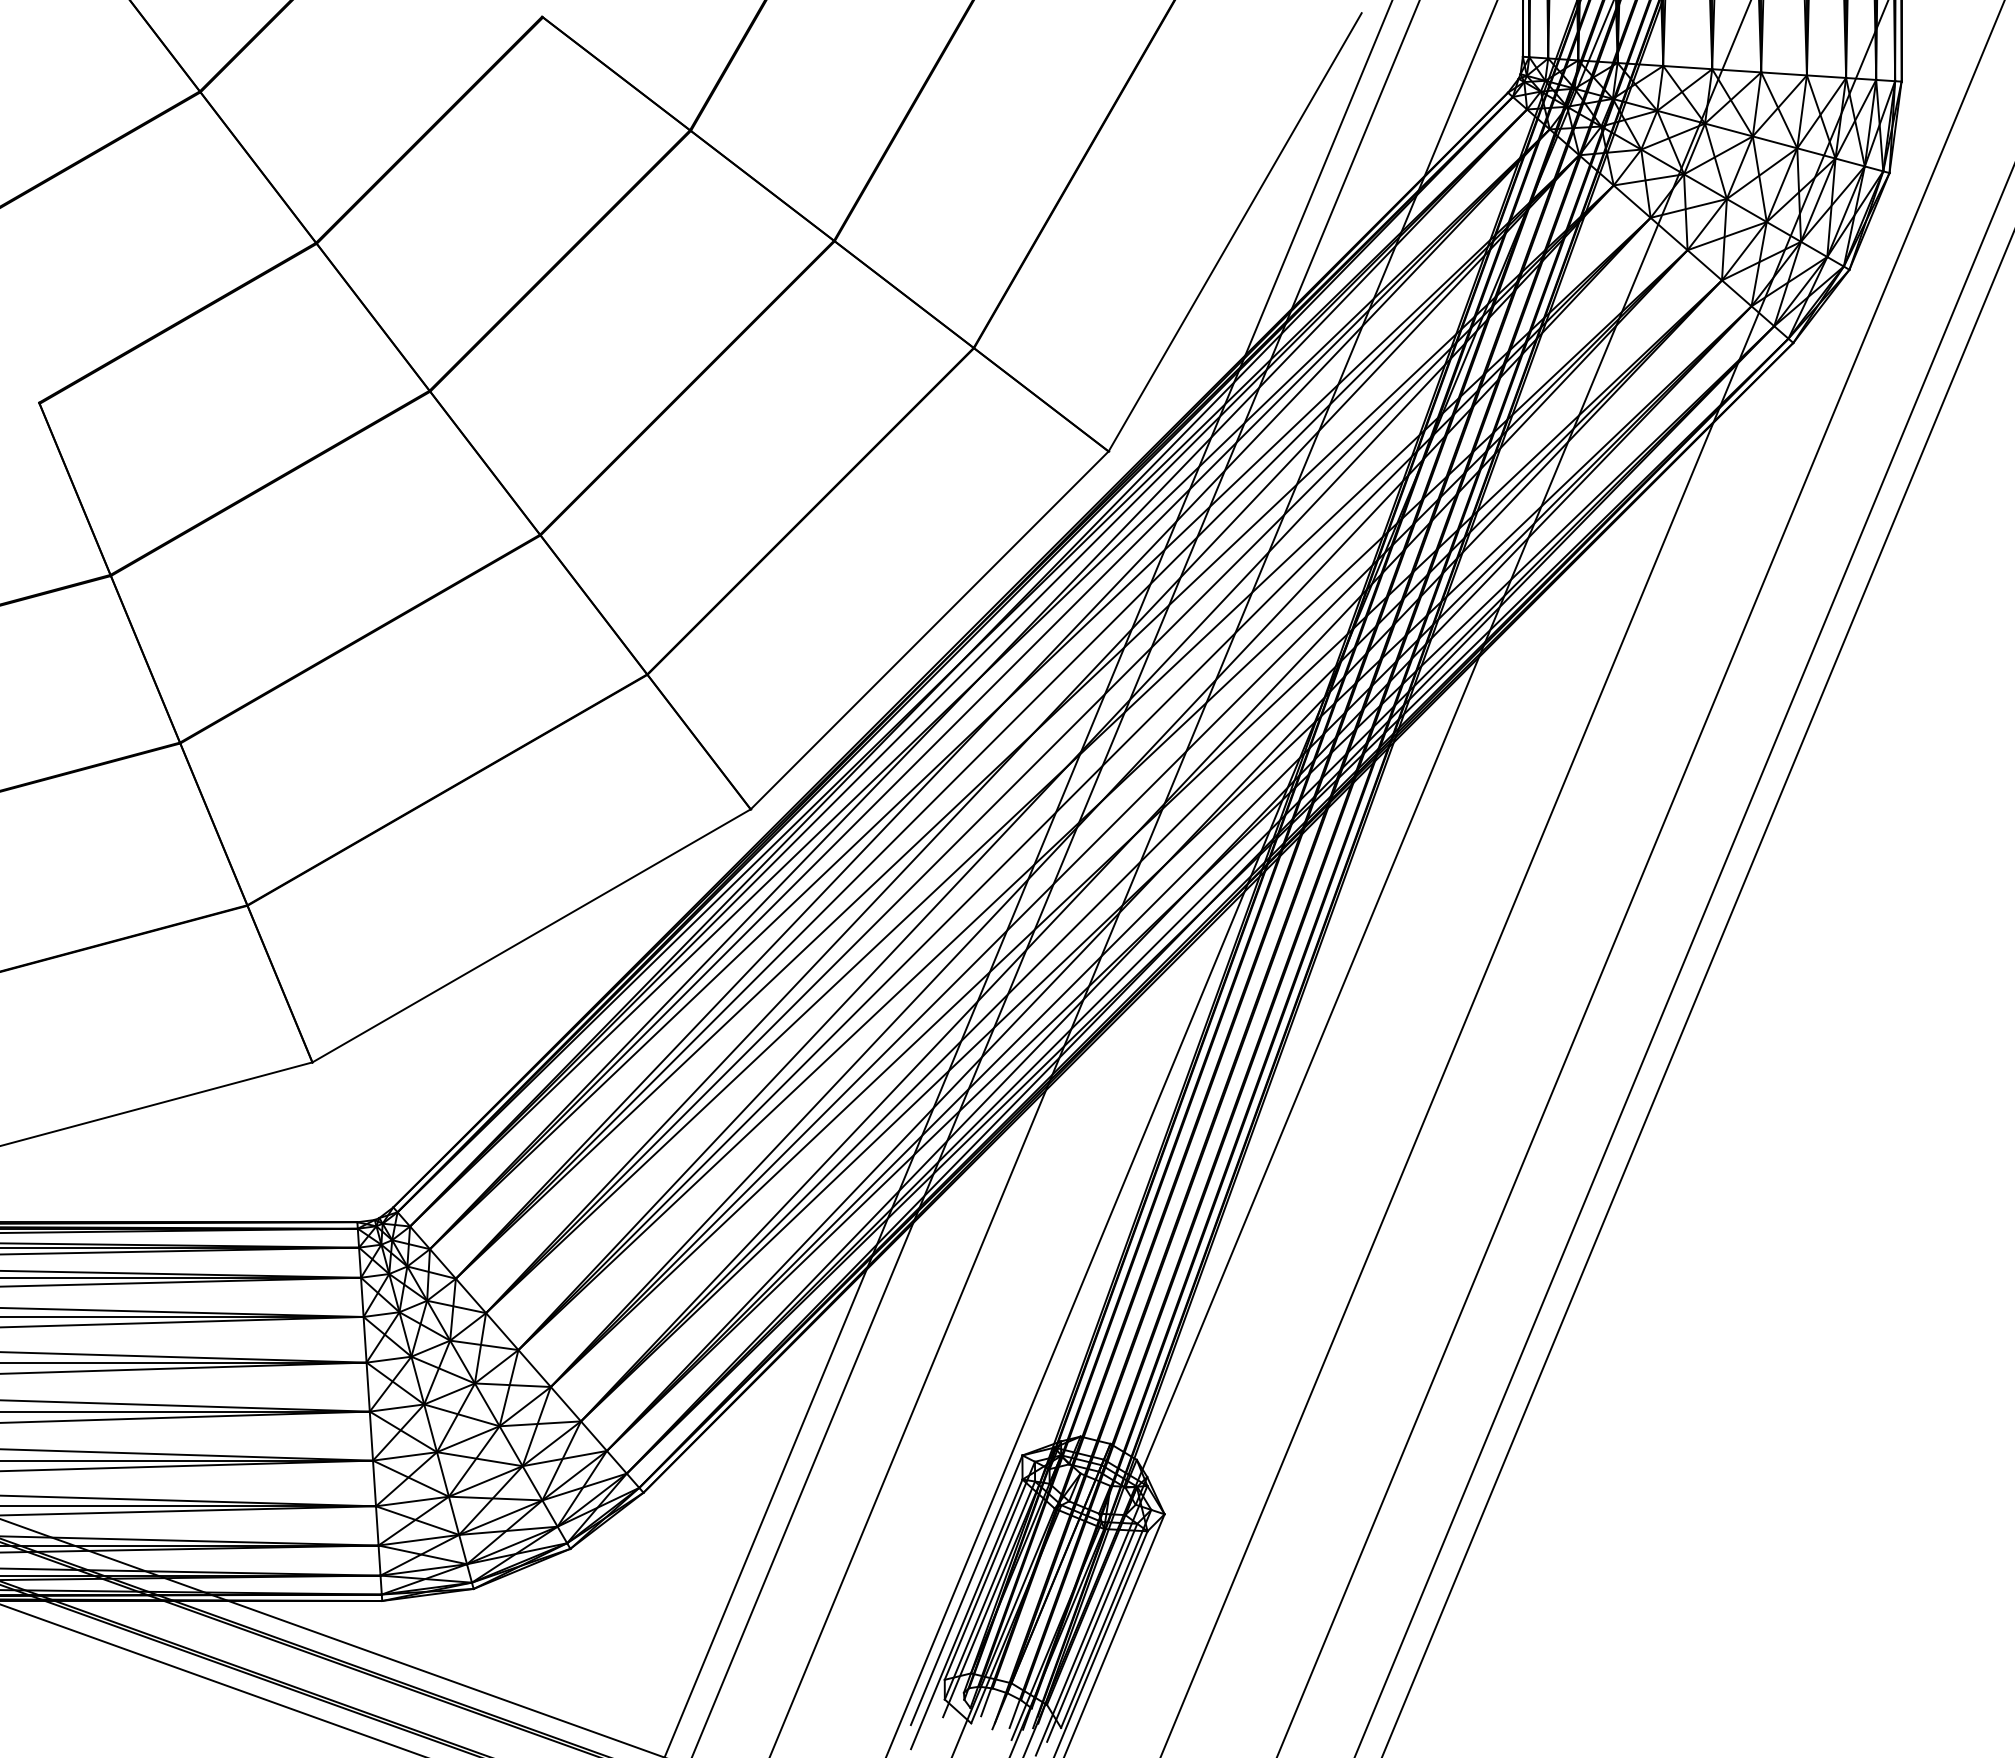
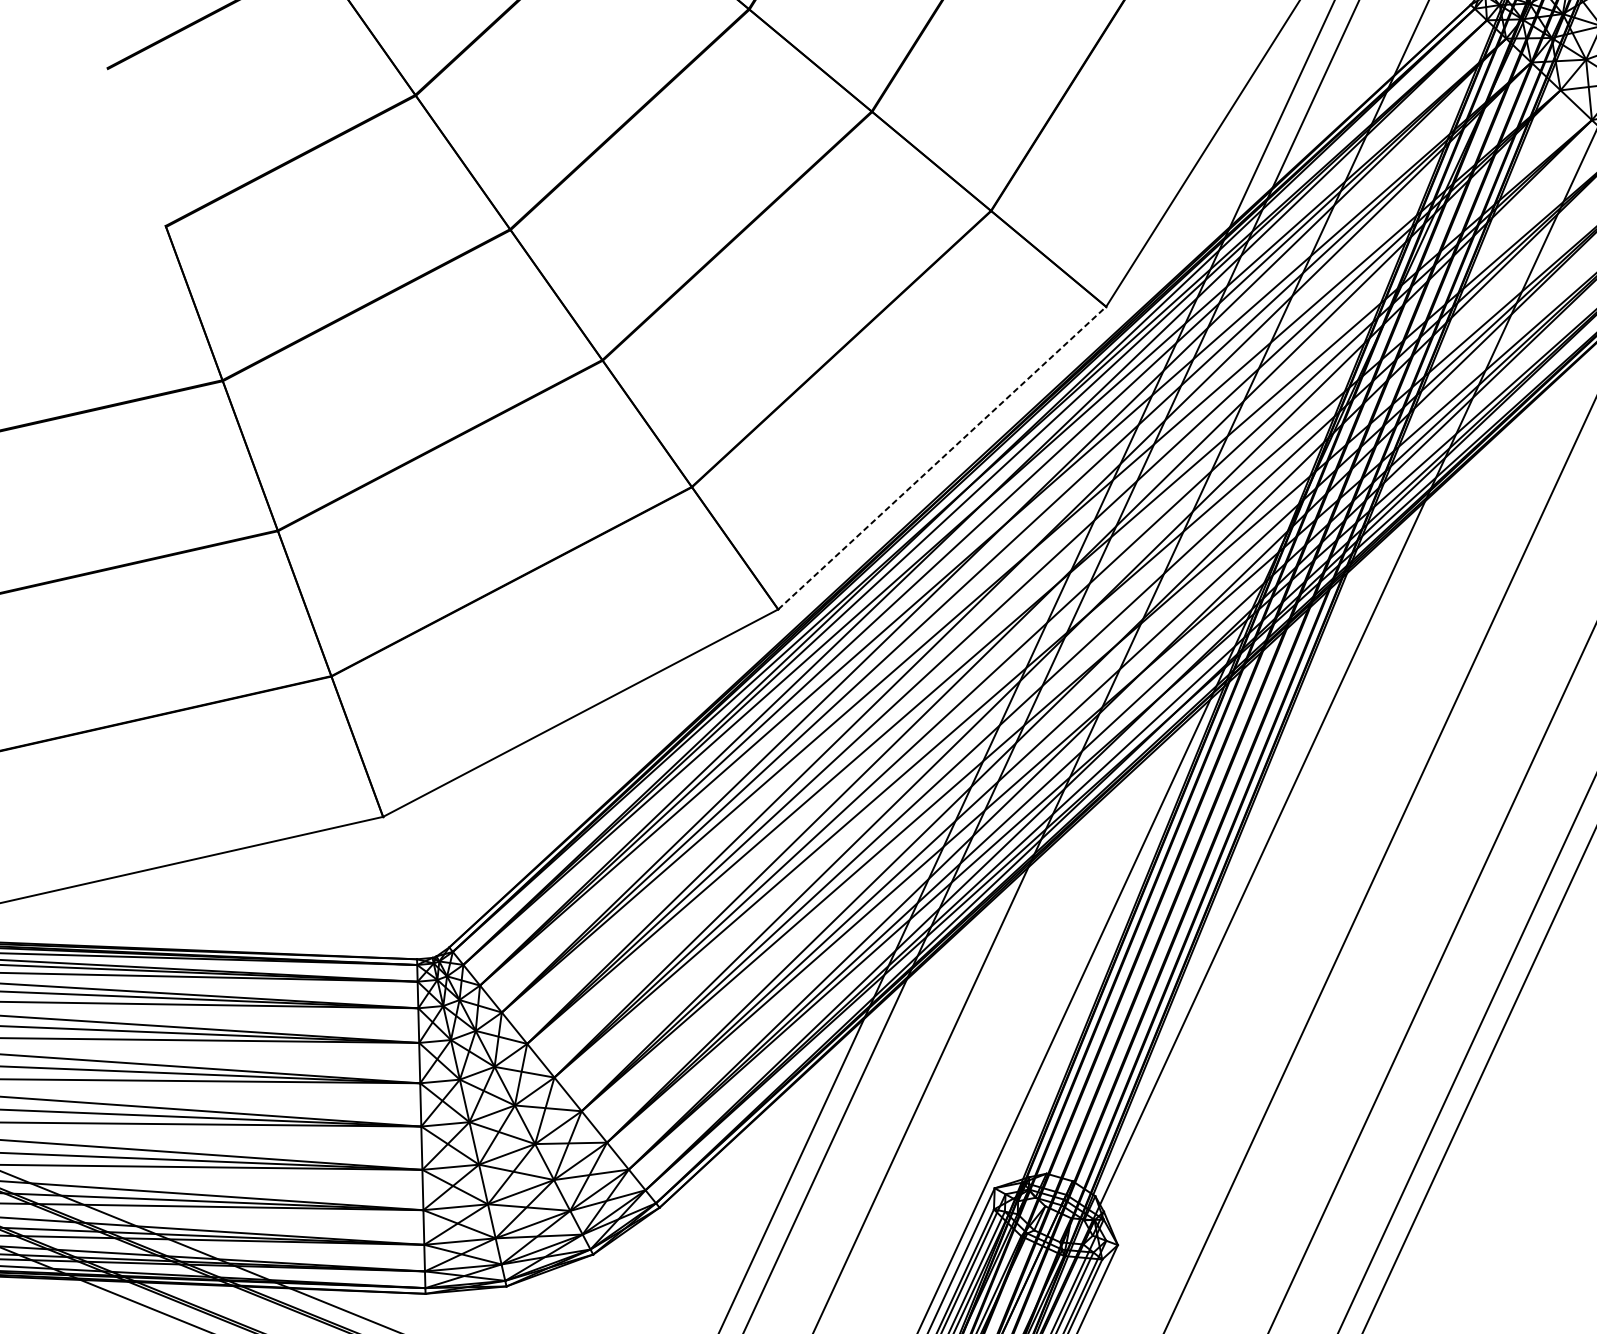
line: (930, 630) -> (942, 458), solid -> dashed

